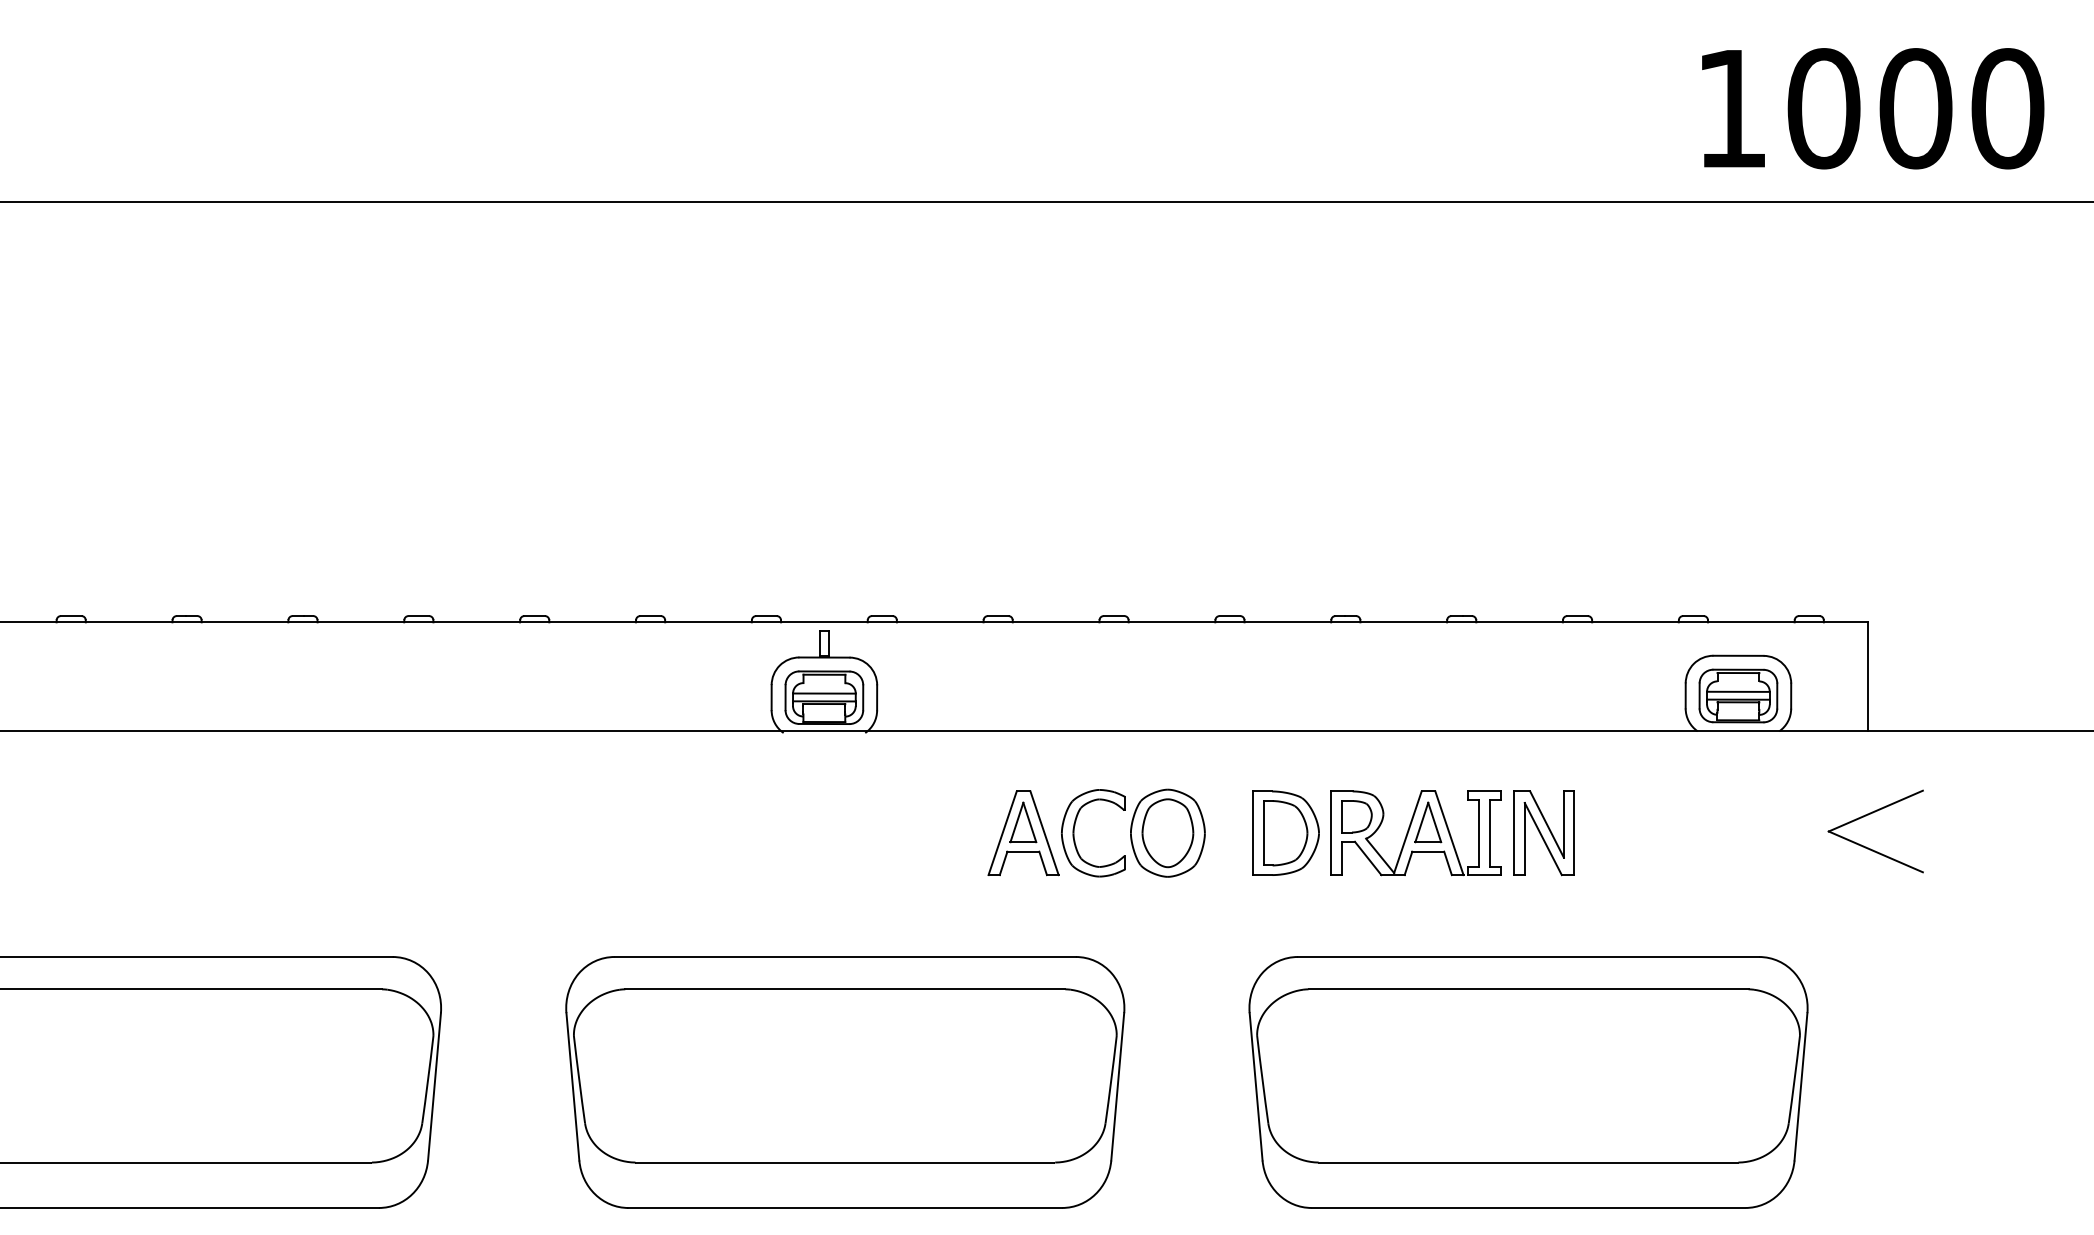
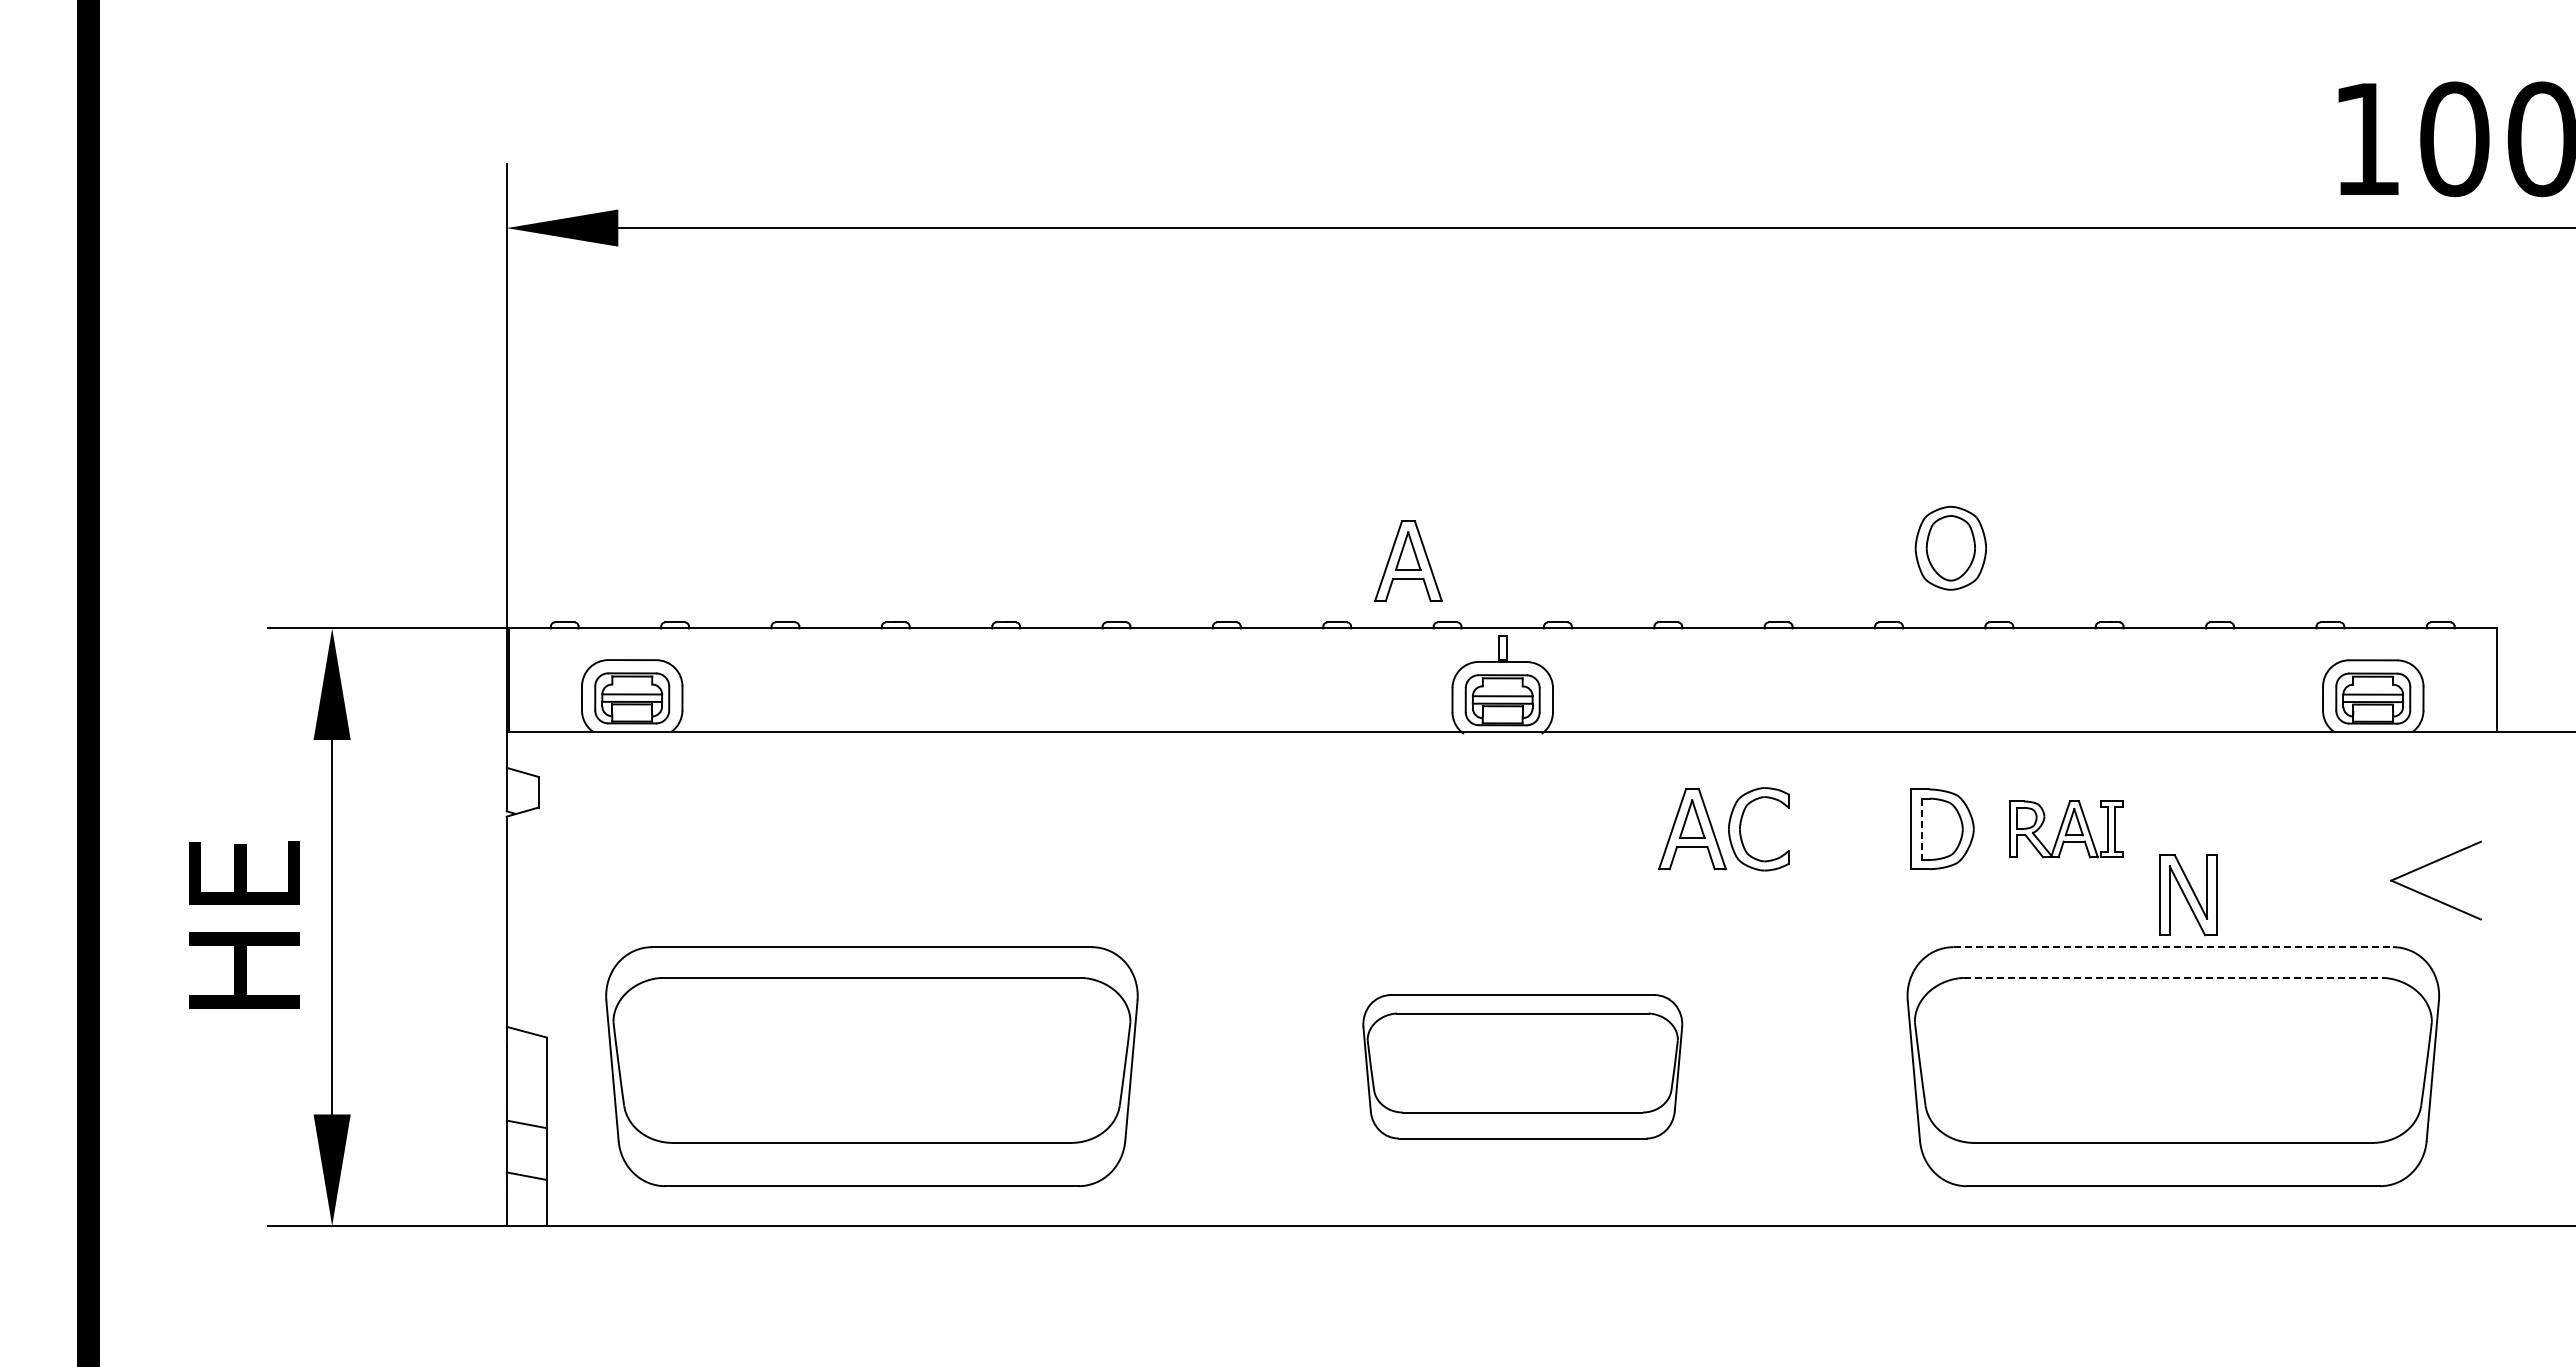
part: (725, 552) -> (1408, 561), added
part: (1868, 815) -> (2429, 865), moved
part: (1167, 832) -> (1950, 547), moved
line: (1264, 833) -> (1921, 829), solid -> dashed
part: (1415, 833) -> (2065, 829), size x0.7
part: (1544, 833) -> (2188, 895), moved
line: (1528, 957) -> (2173, 947), solid -> dashed
line: (1528, 988) -> (2173, 977), solid -> dashed
part: (845, 1082) -> (1522, 1066), size x0.6

